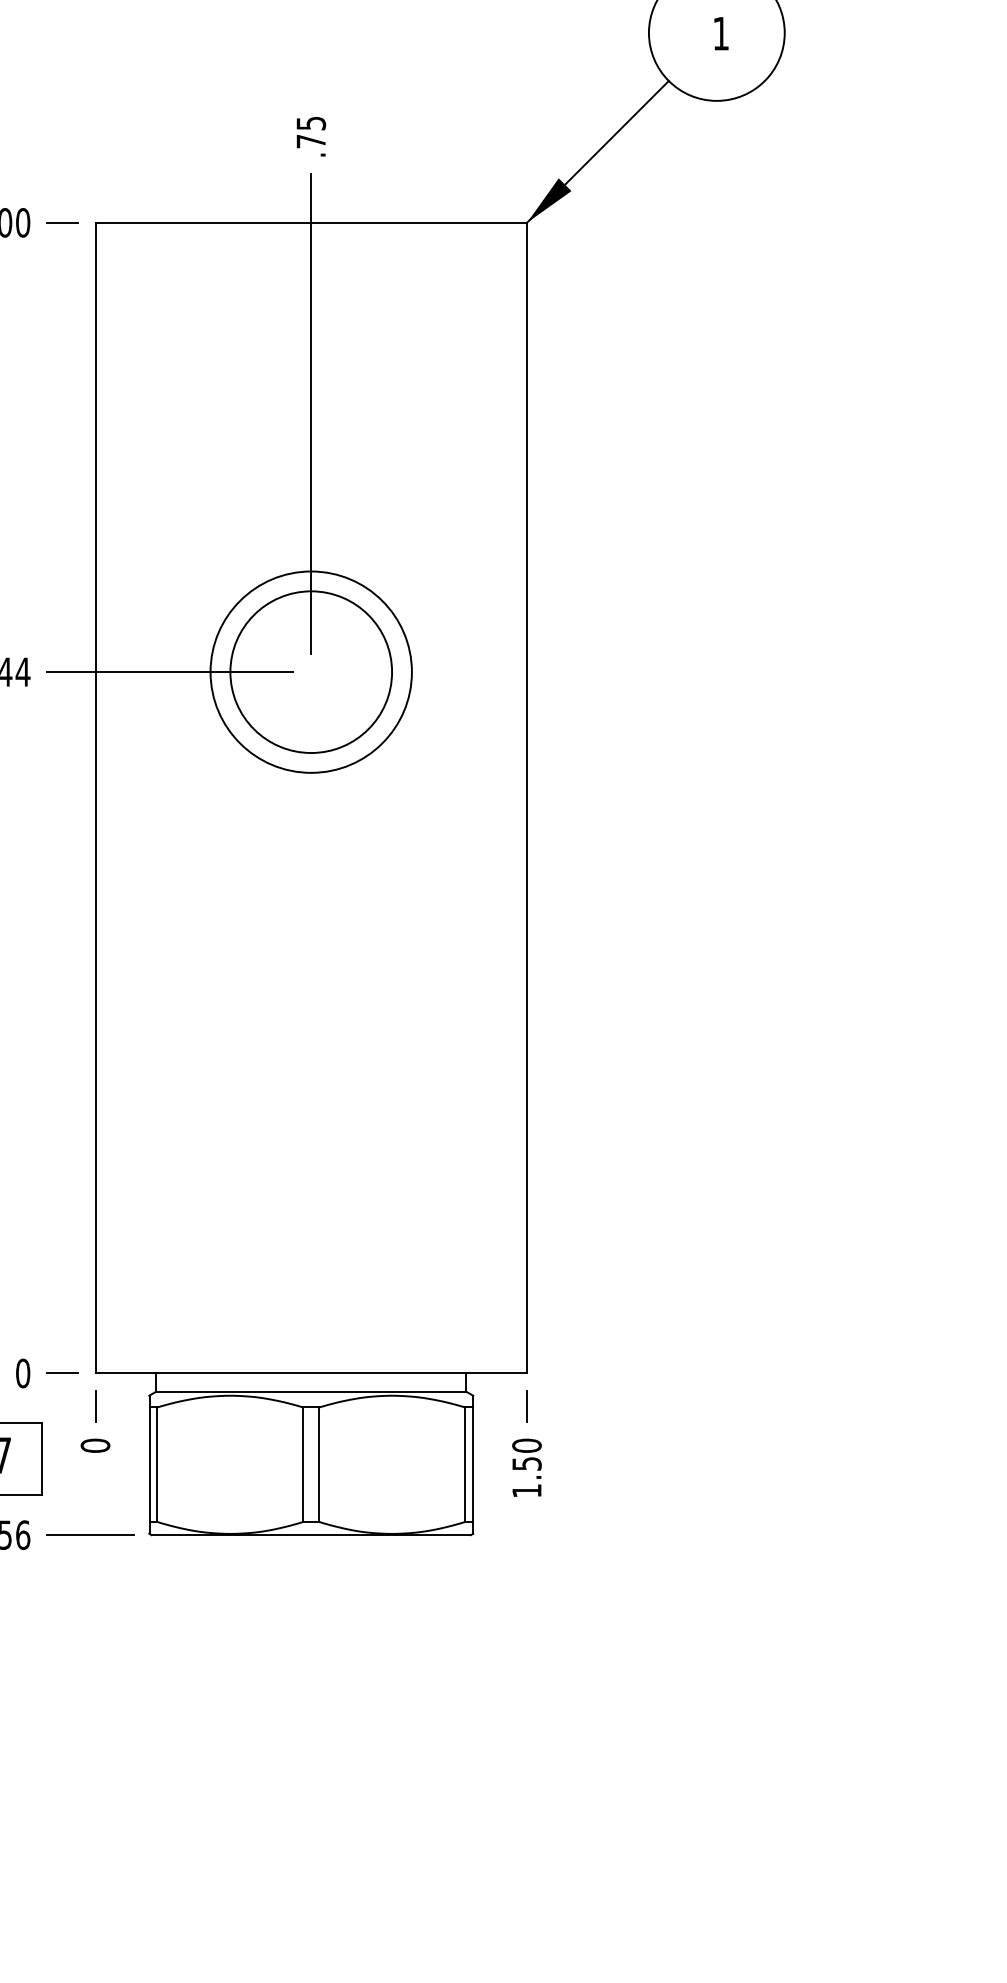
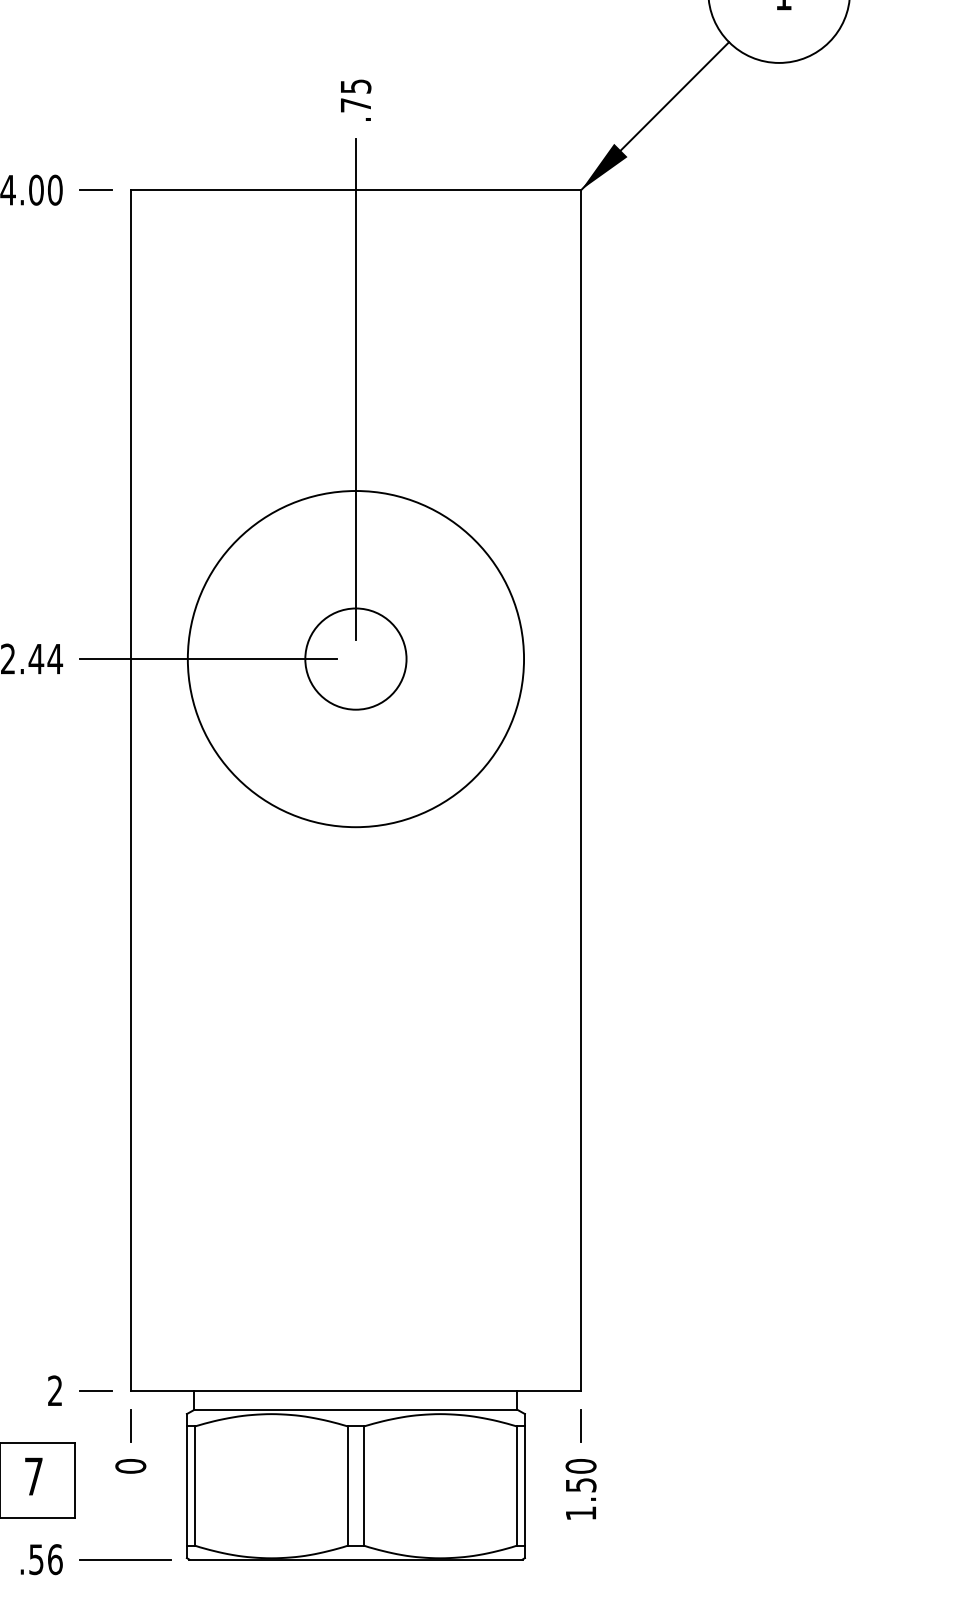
circle: (310, 671) -> (355, 658), size x1.6
circle: (311, 672) -> (356, 659), size x0.6
text: (23, 1373) -> (55, 1390), 0 -> 2

